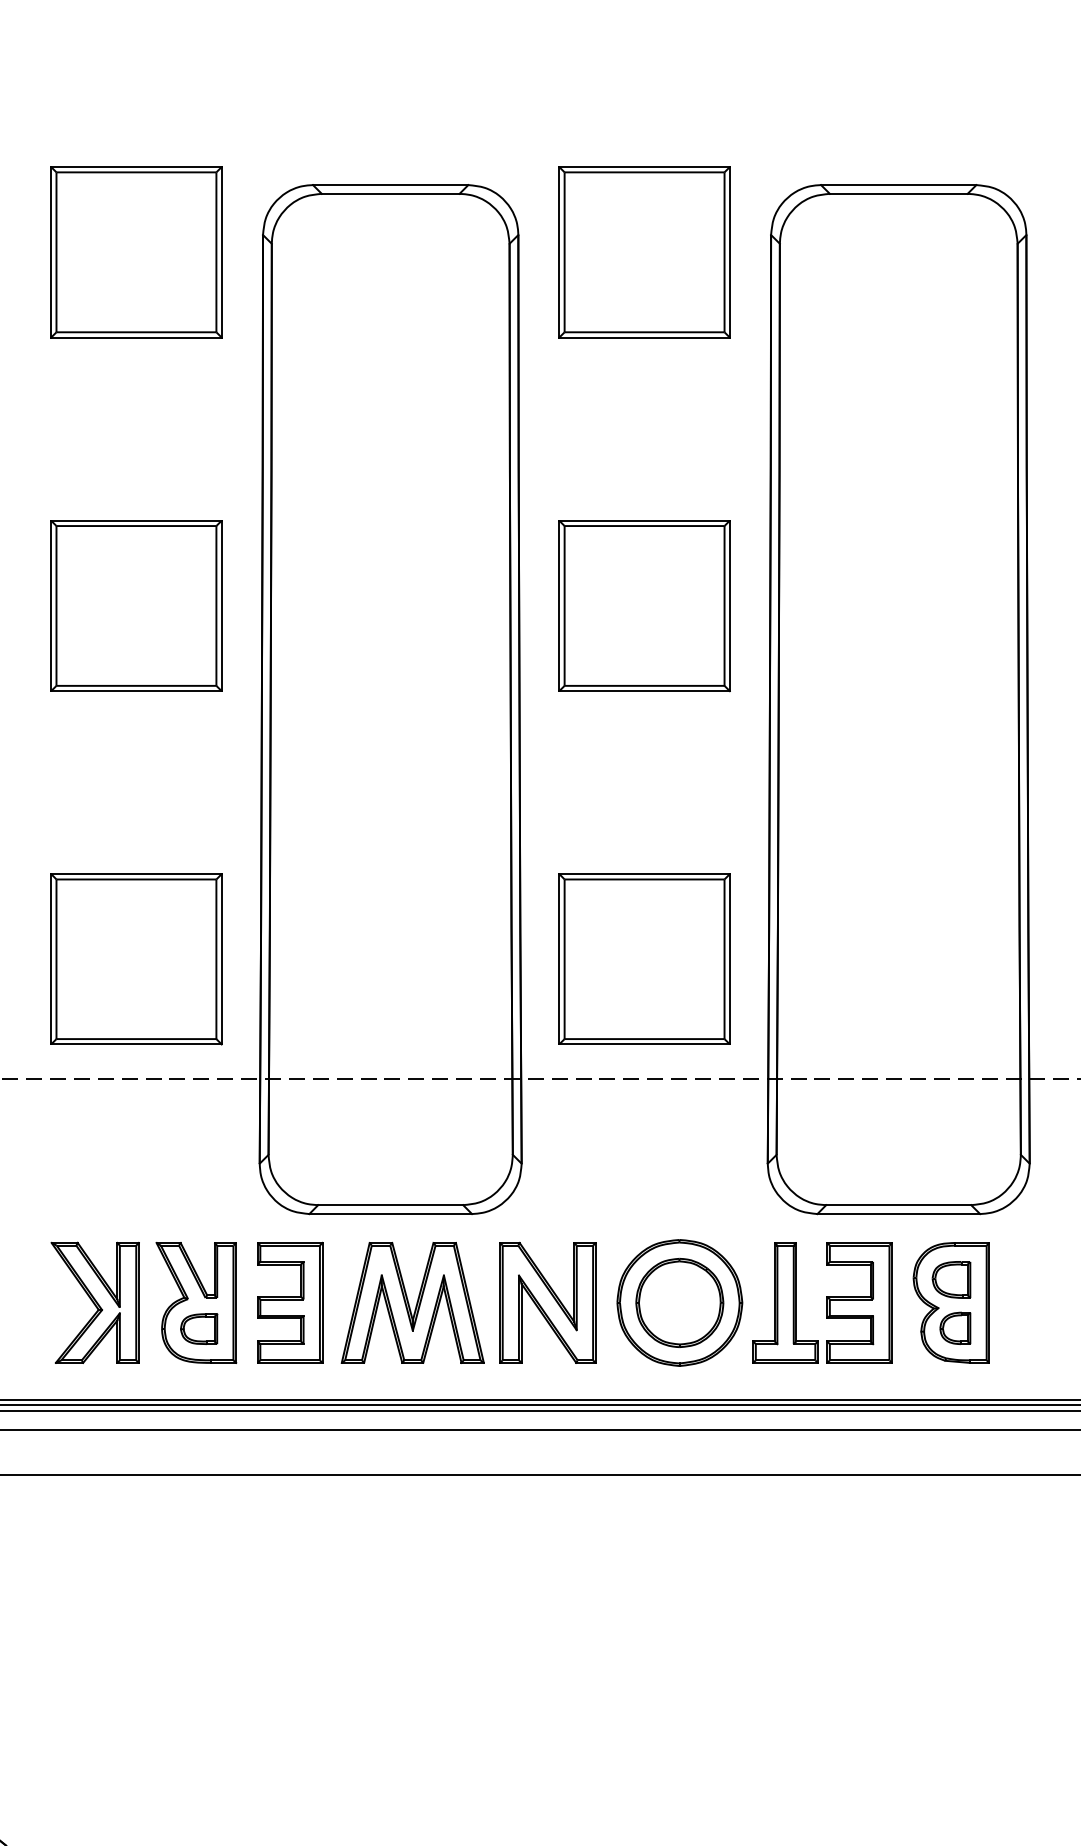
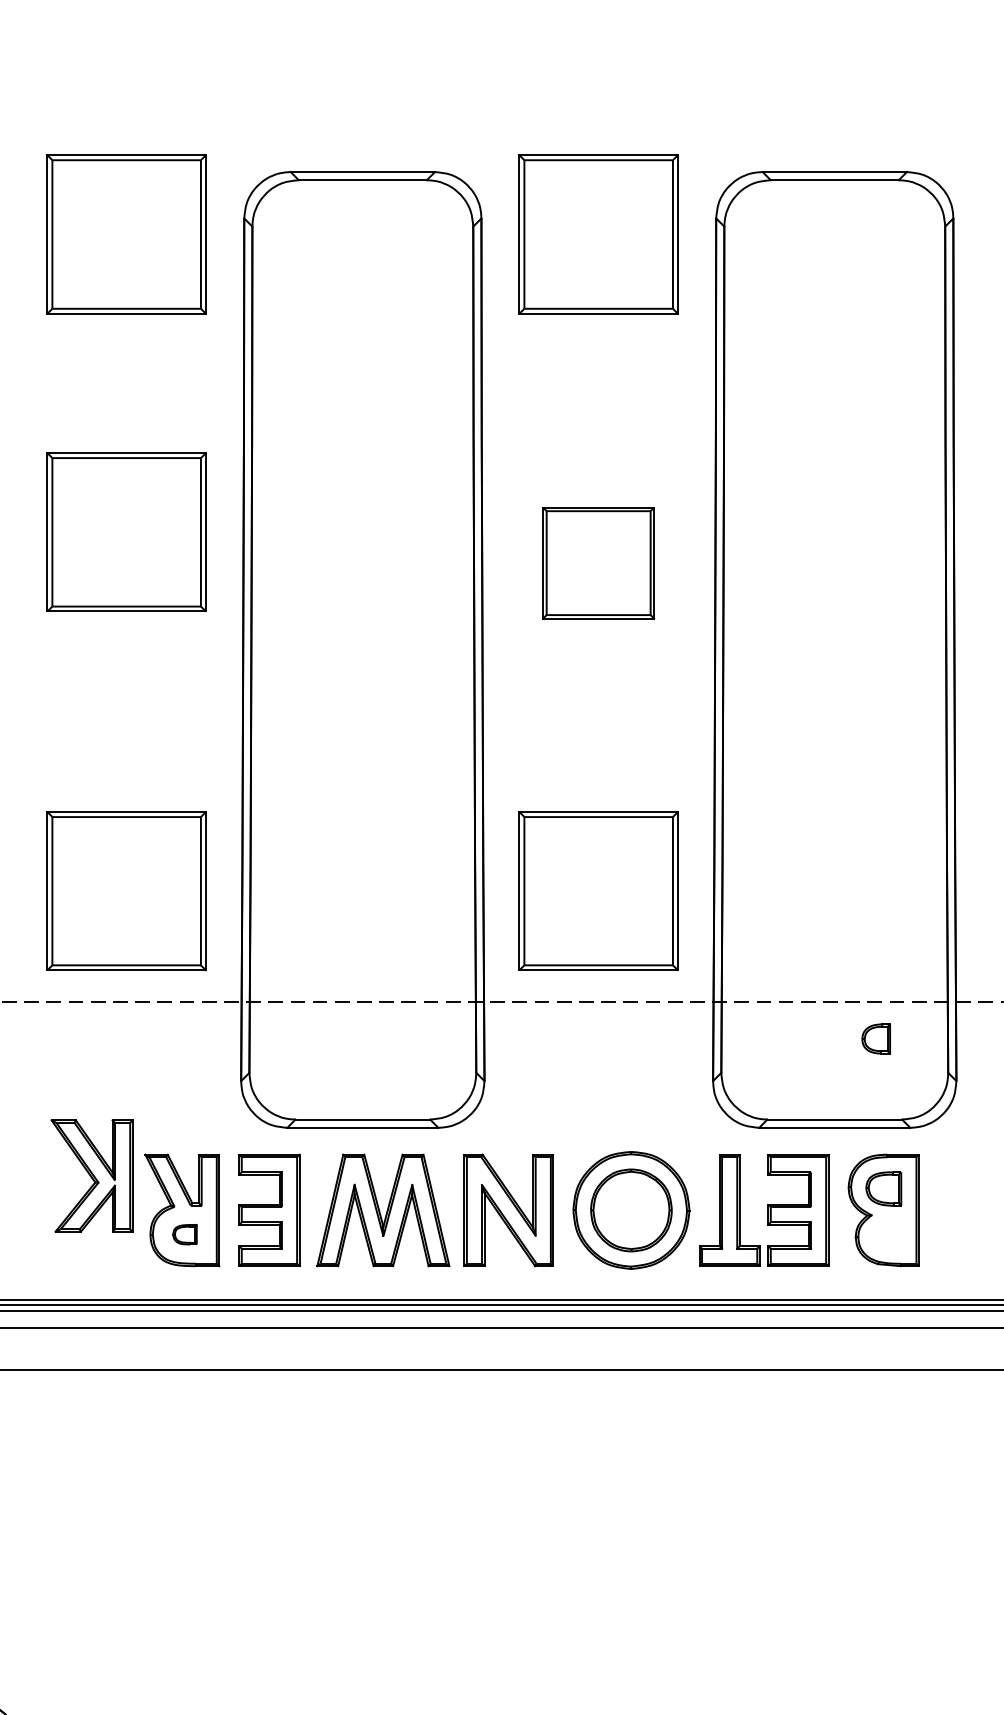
part: (136, 605) -> (126, 531), moved
part: (644, 606) -> (598, 563), size x0.7
part: (94, 1302) -> (91, 1175), moved
part: (955, 1327) -> (876, 1038), moved
part: (199, 1328) -> (185, 1234), size x0.7

